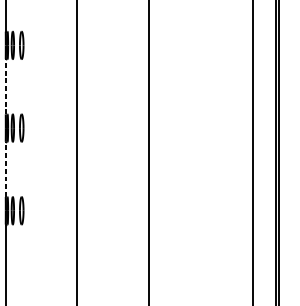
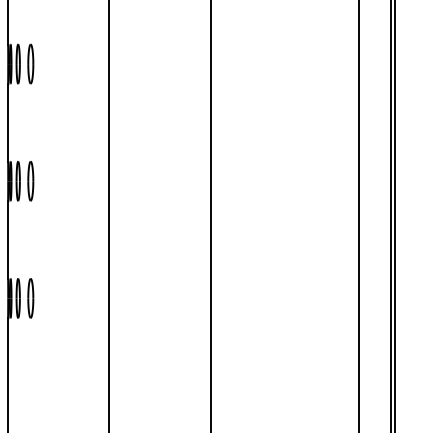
line: (6, 86) -> (8, 122), dashed -> solid
line: (6, 169) -> (8, 239), dashed -> solid

